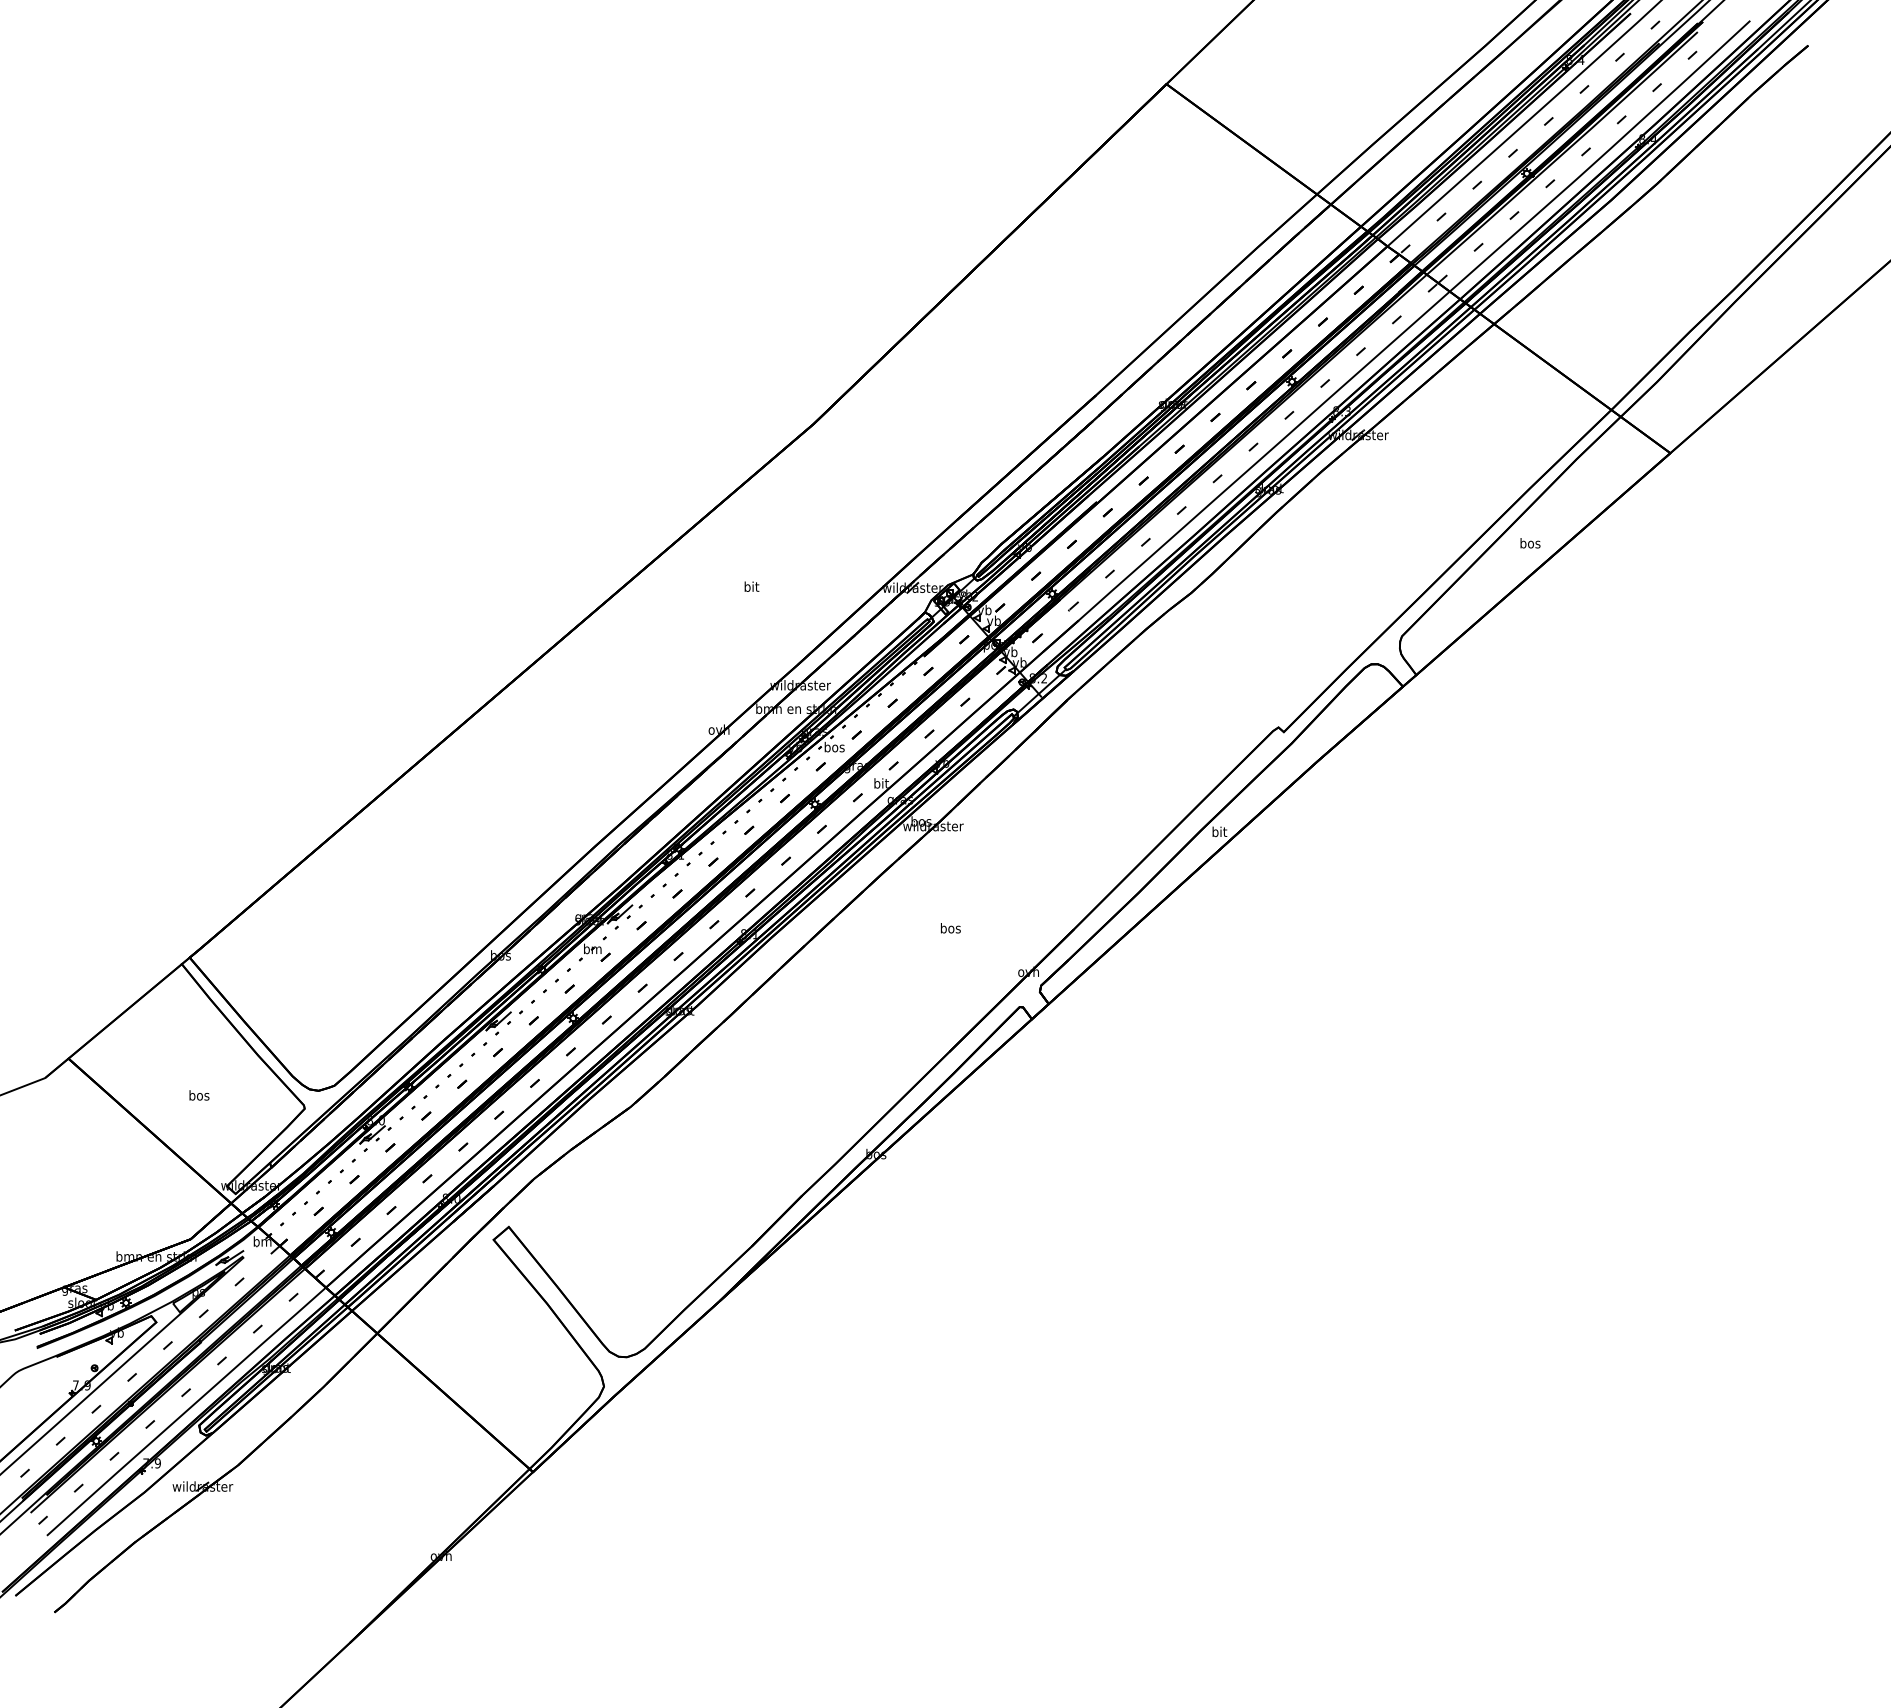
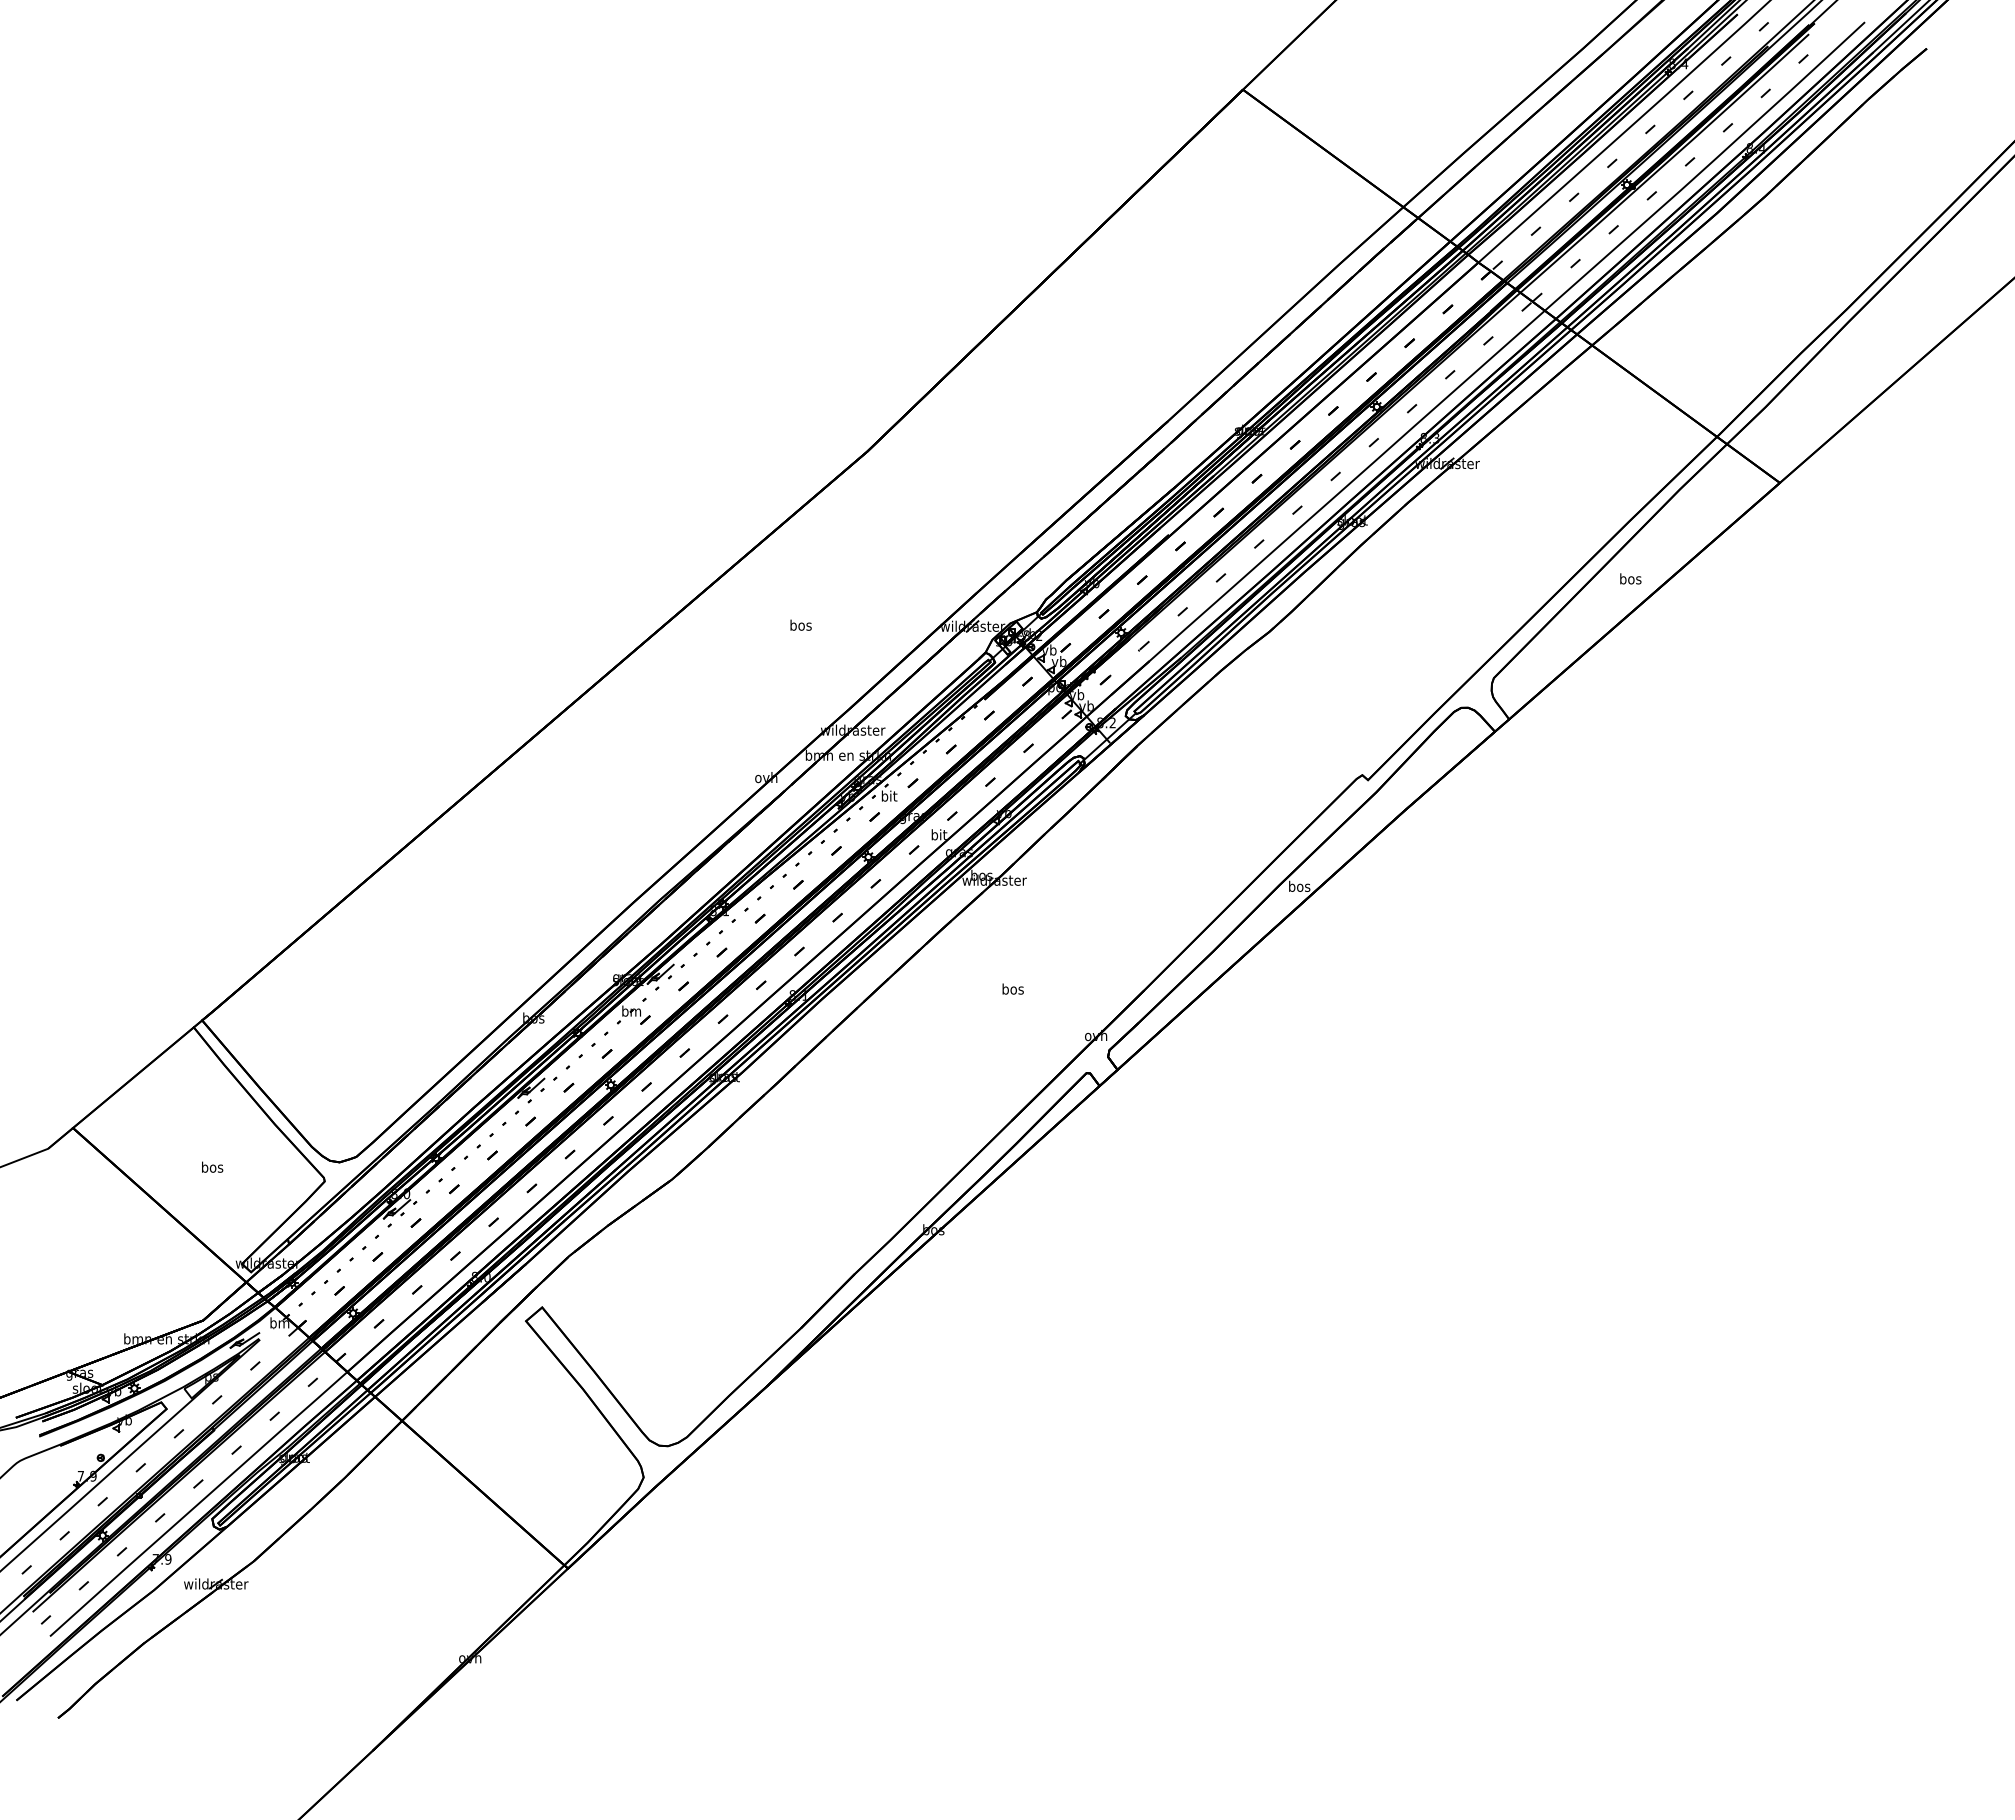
text: (751, 586) -> (800, 624), bit -> bos
text: (834, 746) -> (889, 795), bos -> bit
text: (1219, 831) -> (1299, 885), bit -> bos

